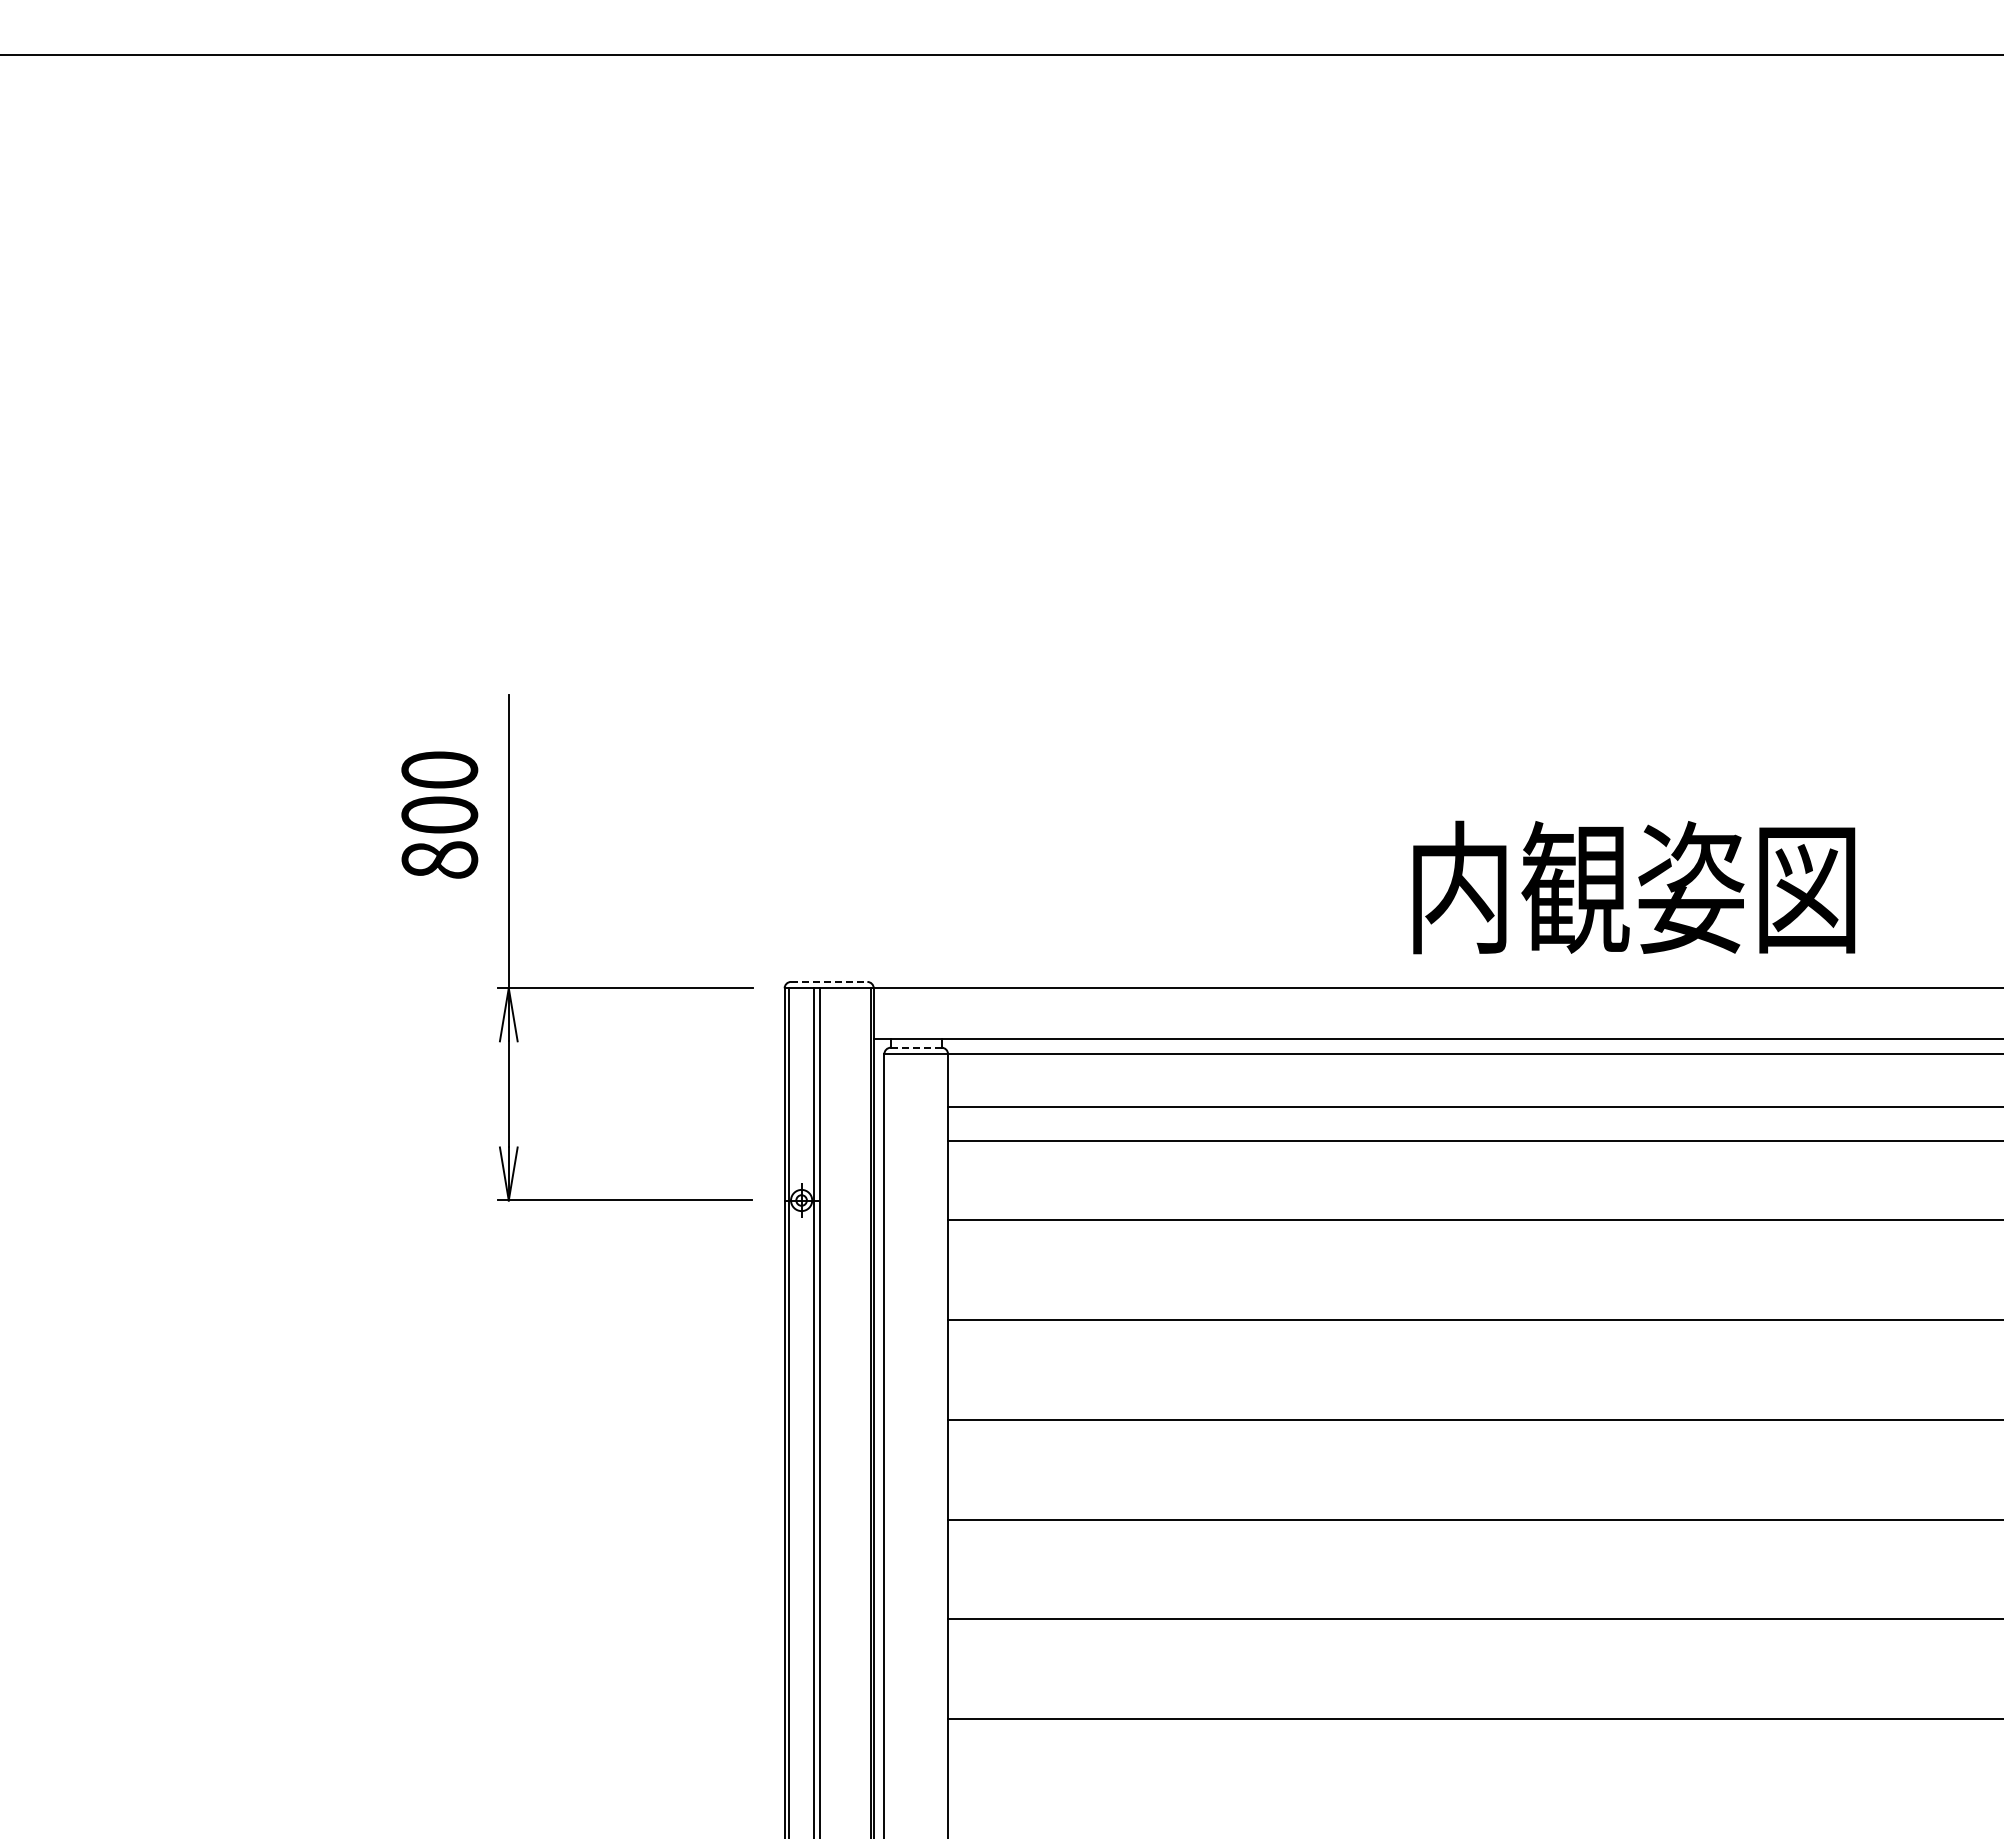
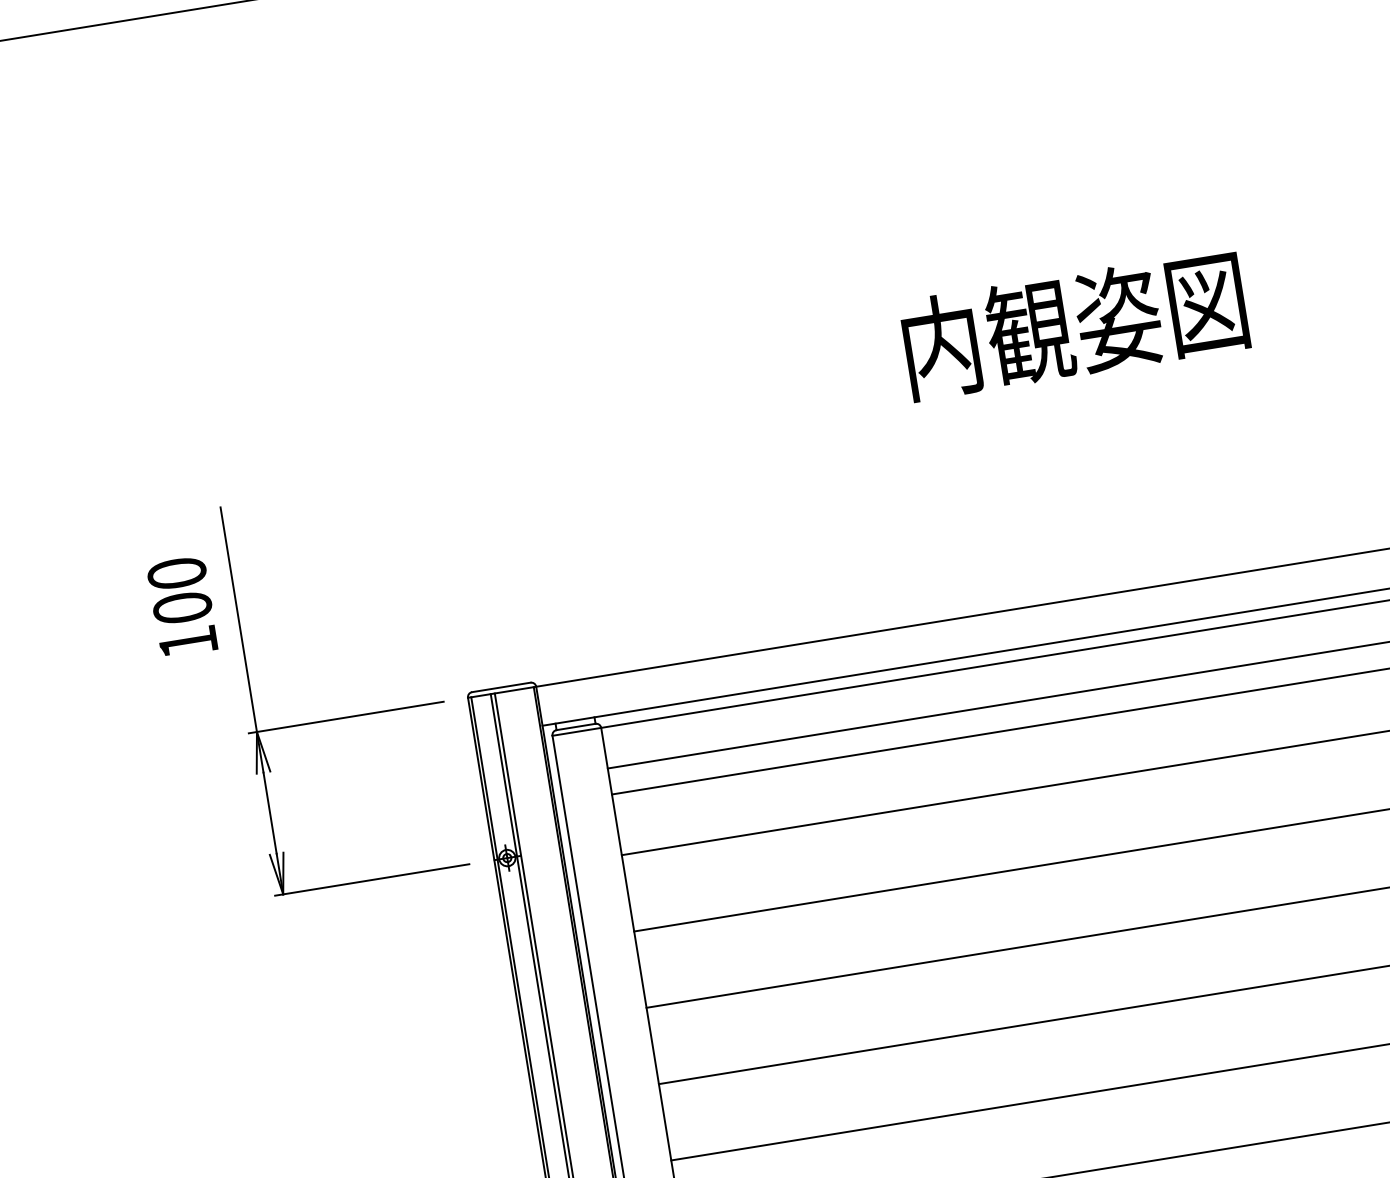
text: (439, 859) -> (187, 642), 800 -> 100
text: (1634, 887) -> (1075, 324), moved
line: (829, 981) -> (501, 687), dashed -> solid
line: (915, 1047) -> (575, 726), dashed -> solid

